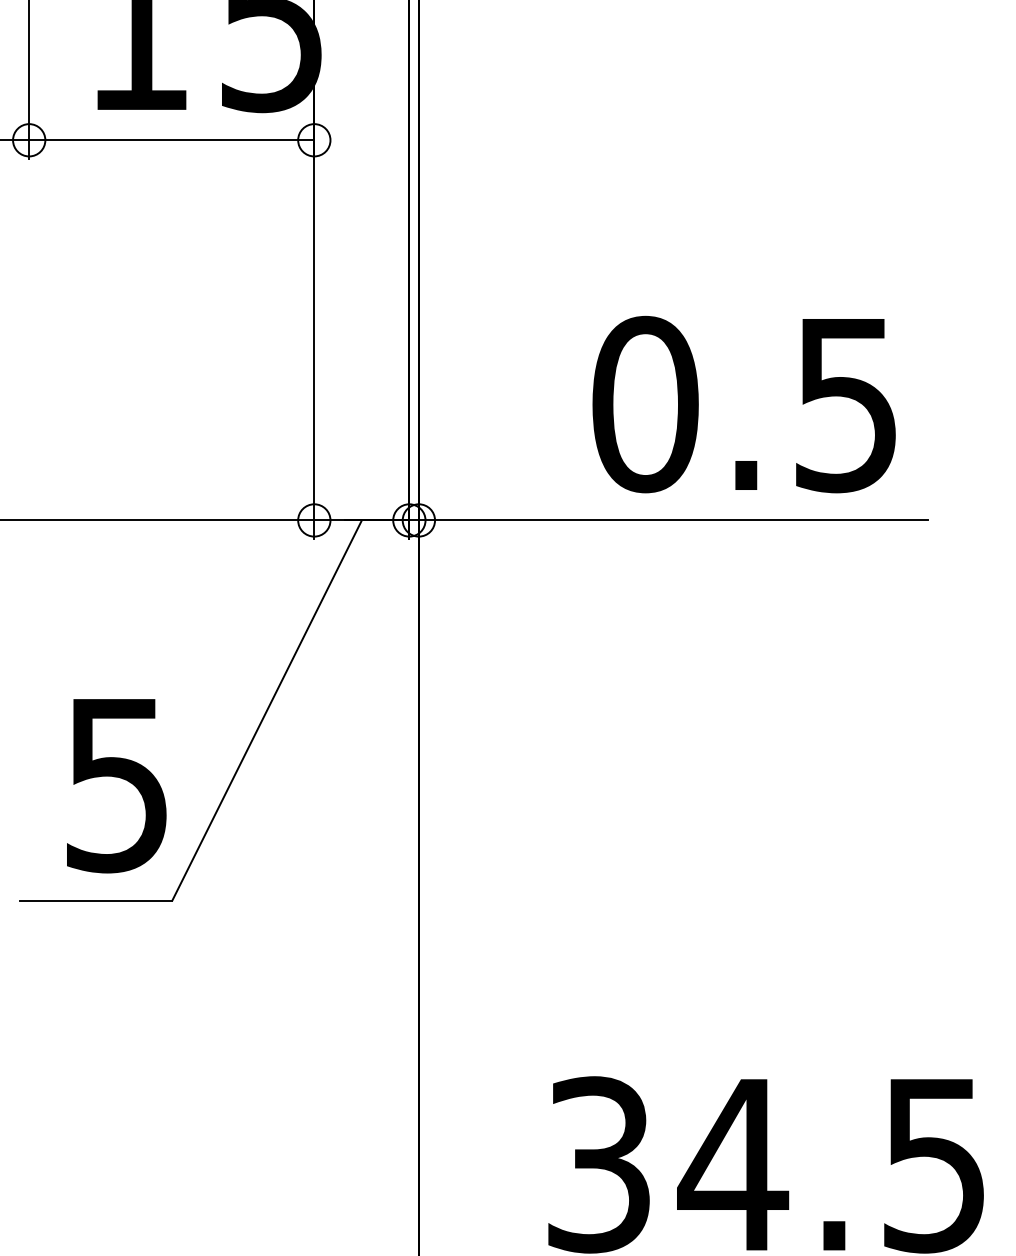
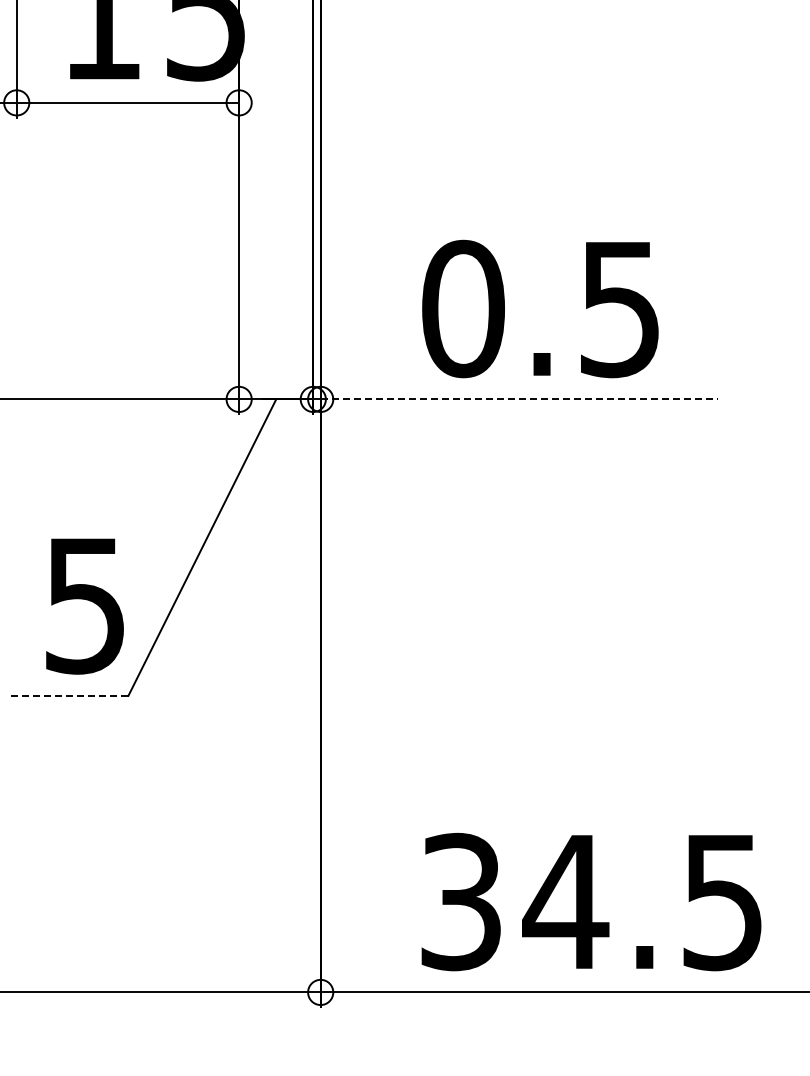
text: (744, 403) -> (540, 308), moved
line: (673, 520) -> (519, 399), solid -> dashed
line: (95, 900) -> (68, 695), solid -> dashed

